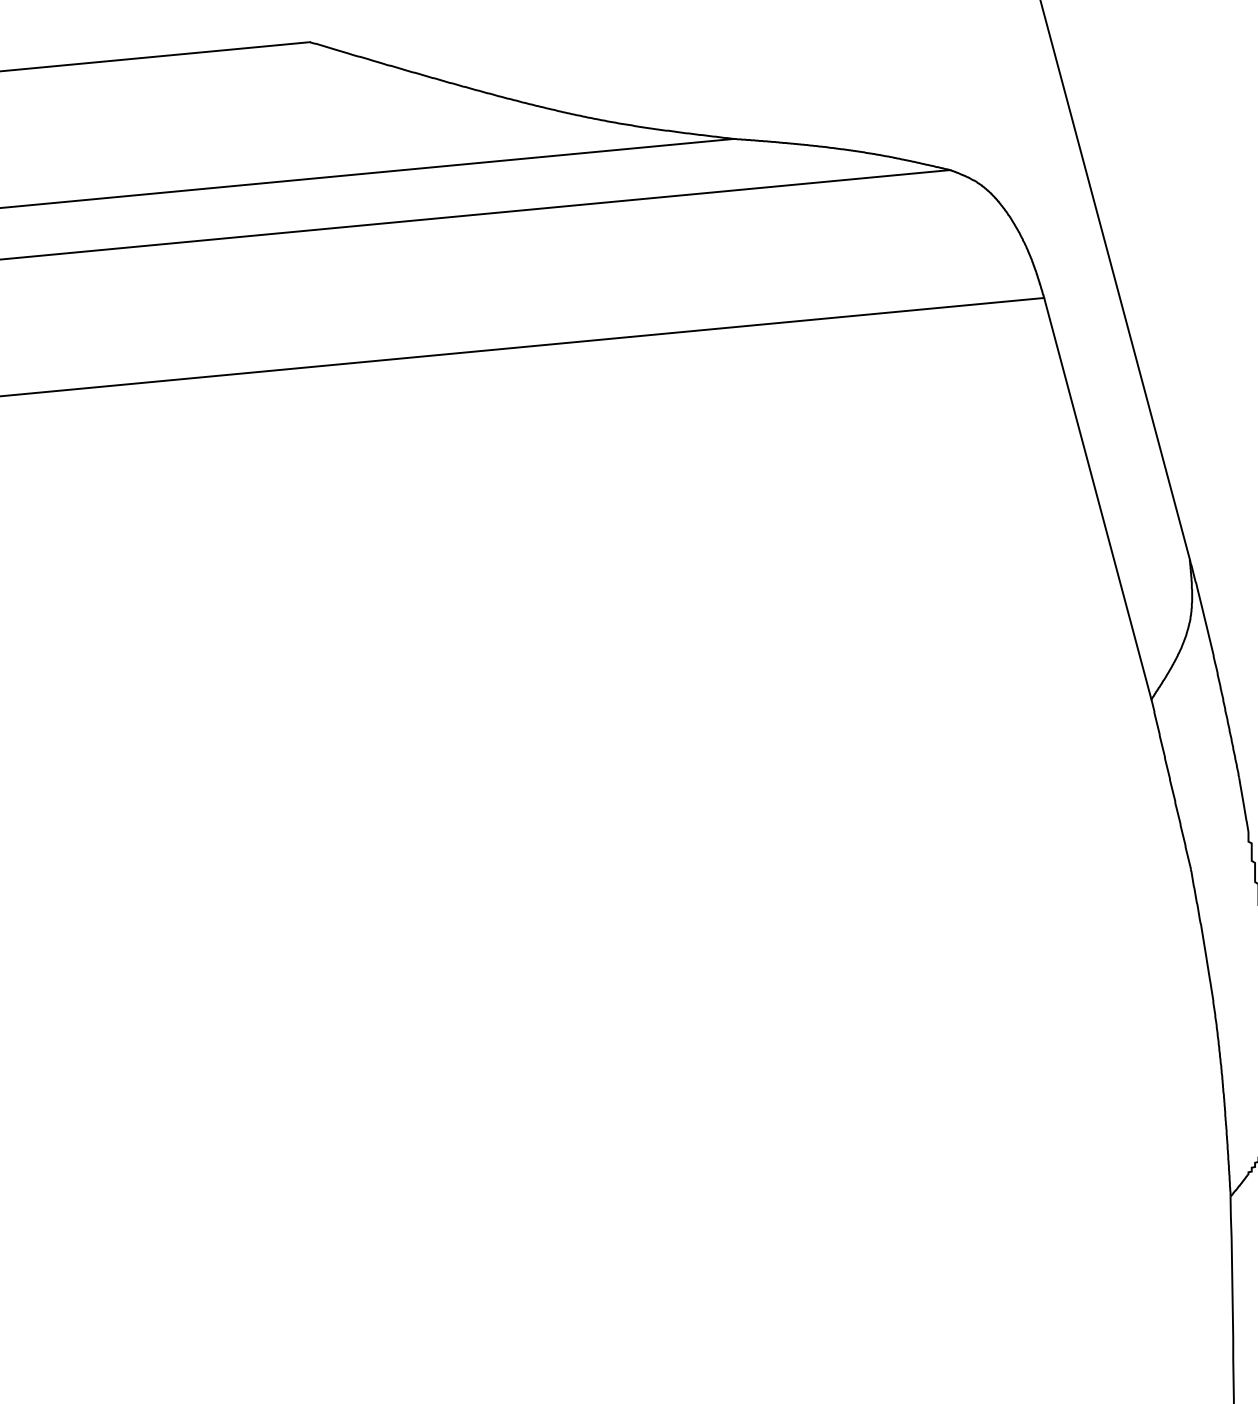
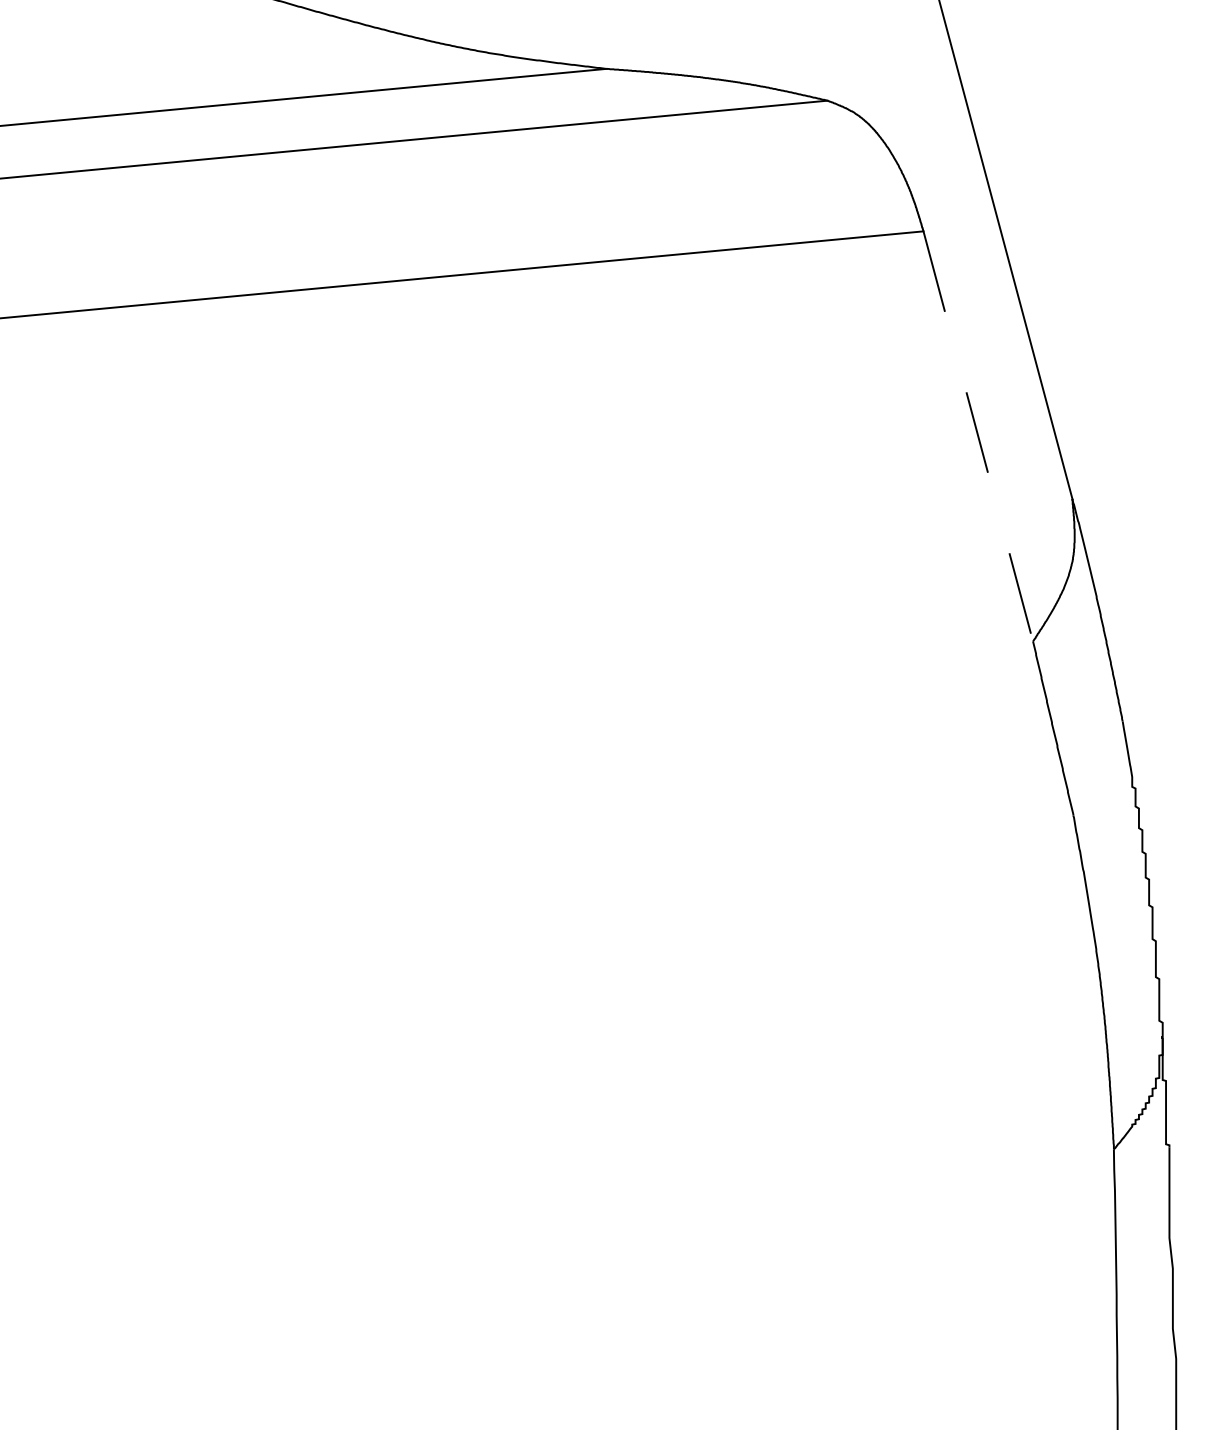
line: (1097, 498) -> (977, 436), solid -> dashed

